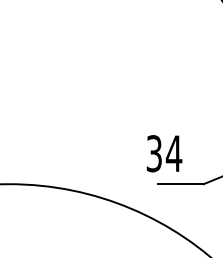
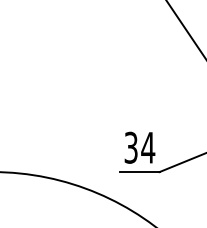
text: (163, 153) -> (139, 147), moved

